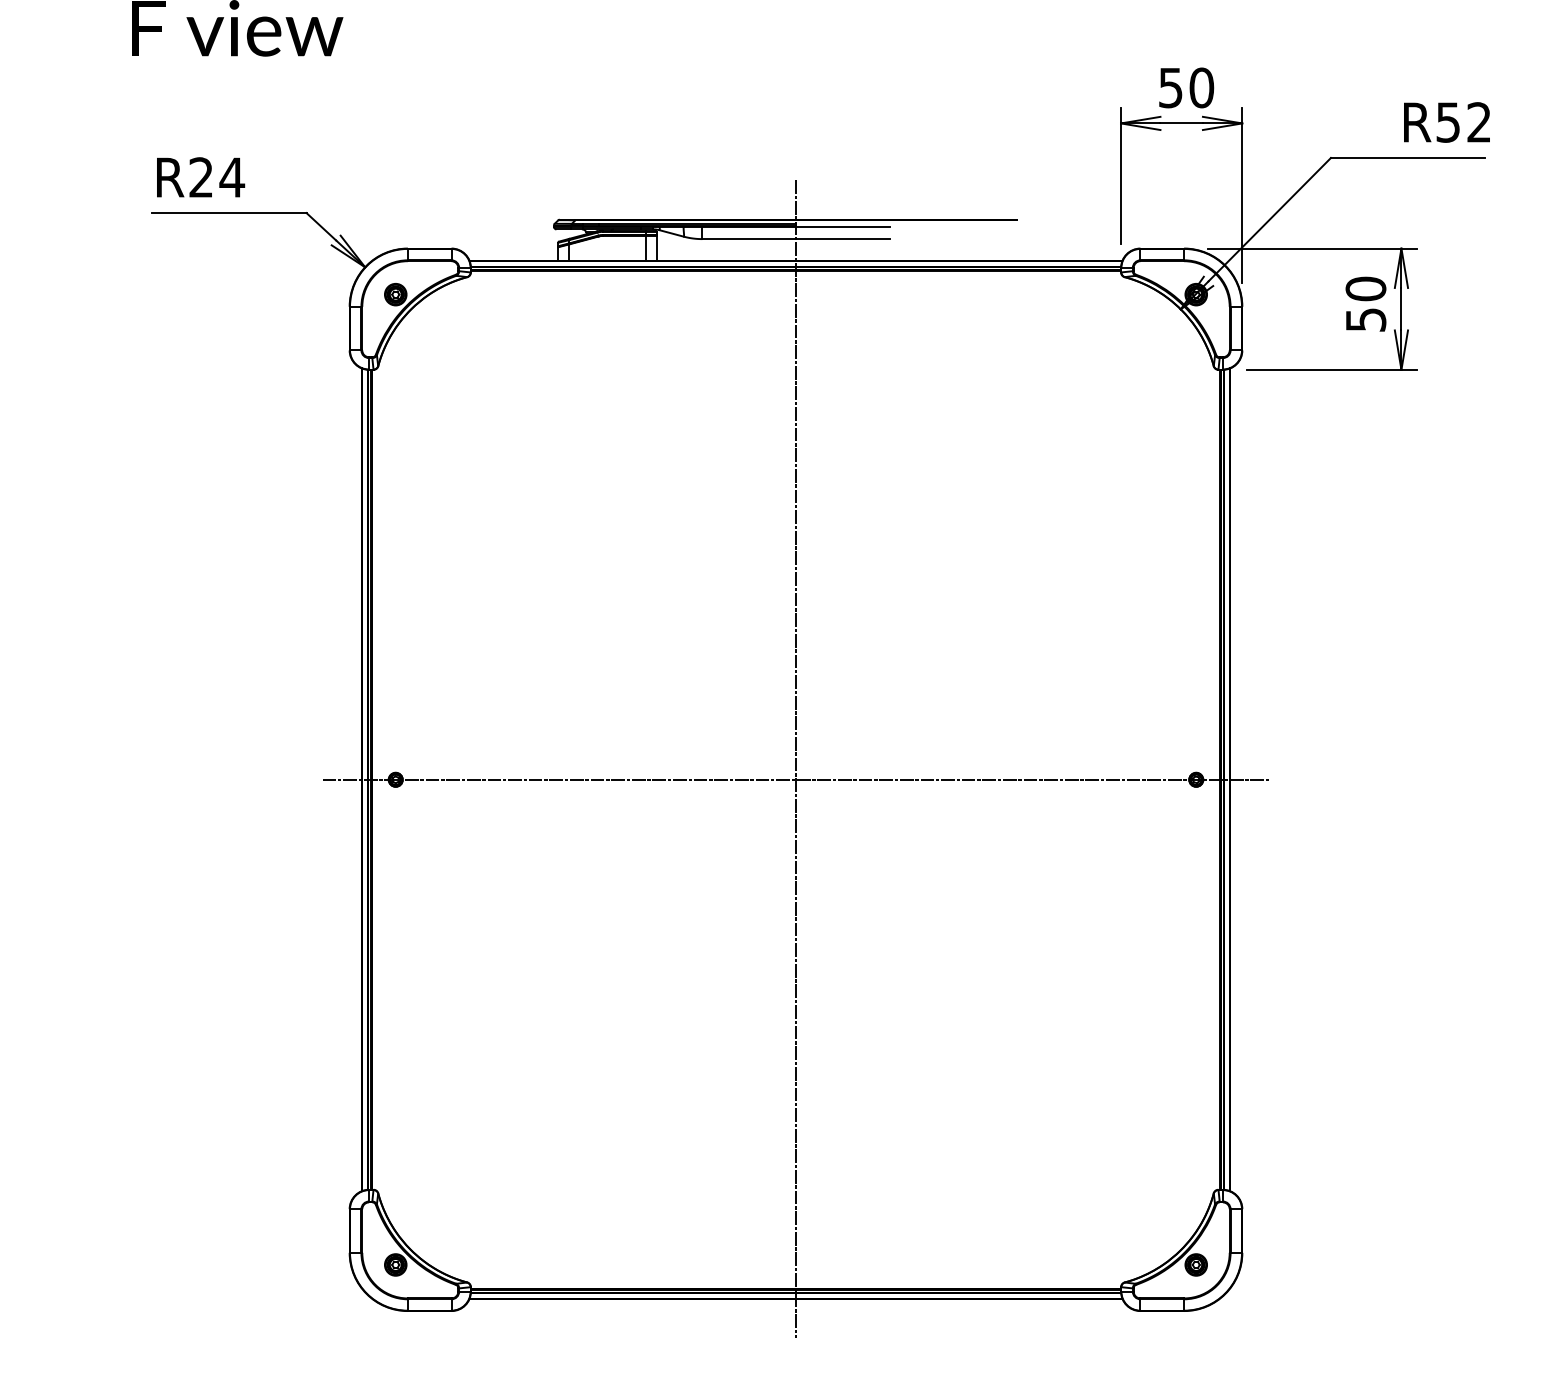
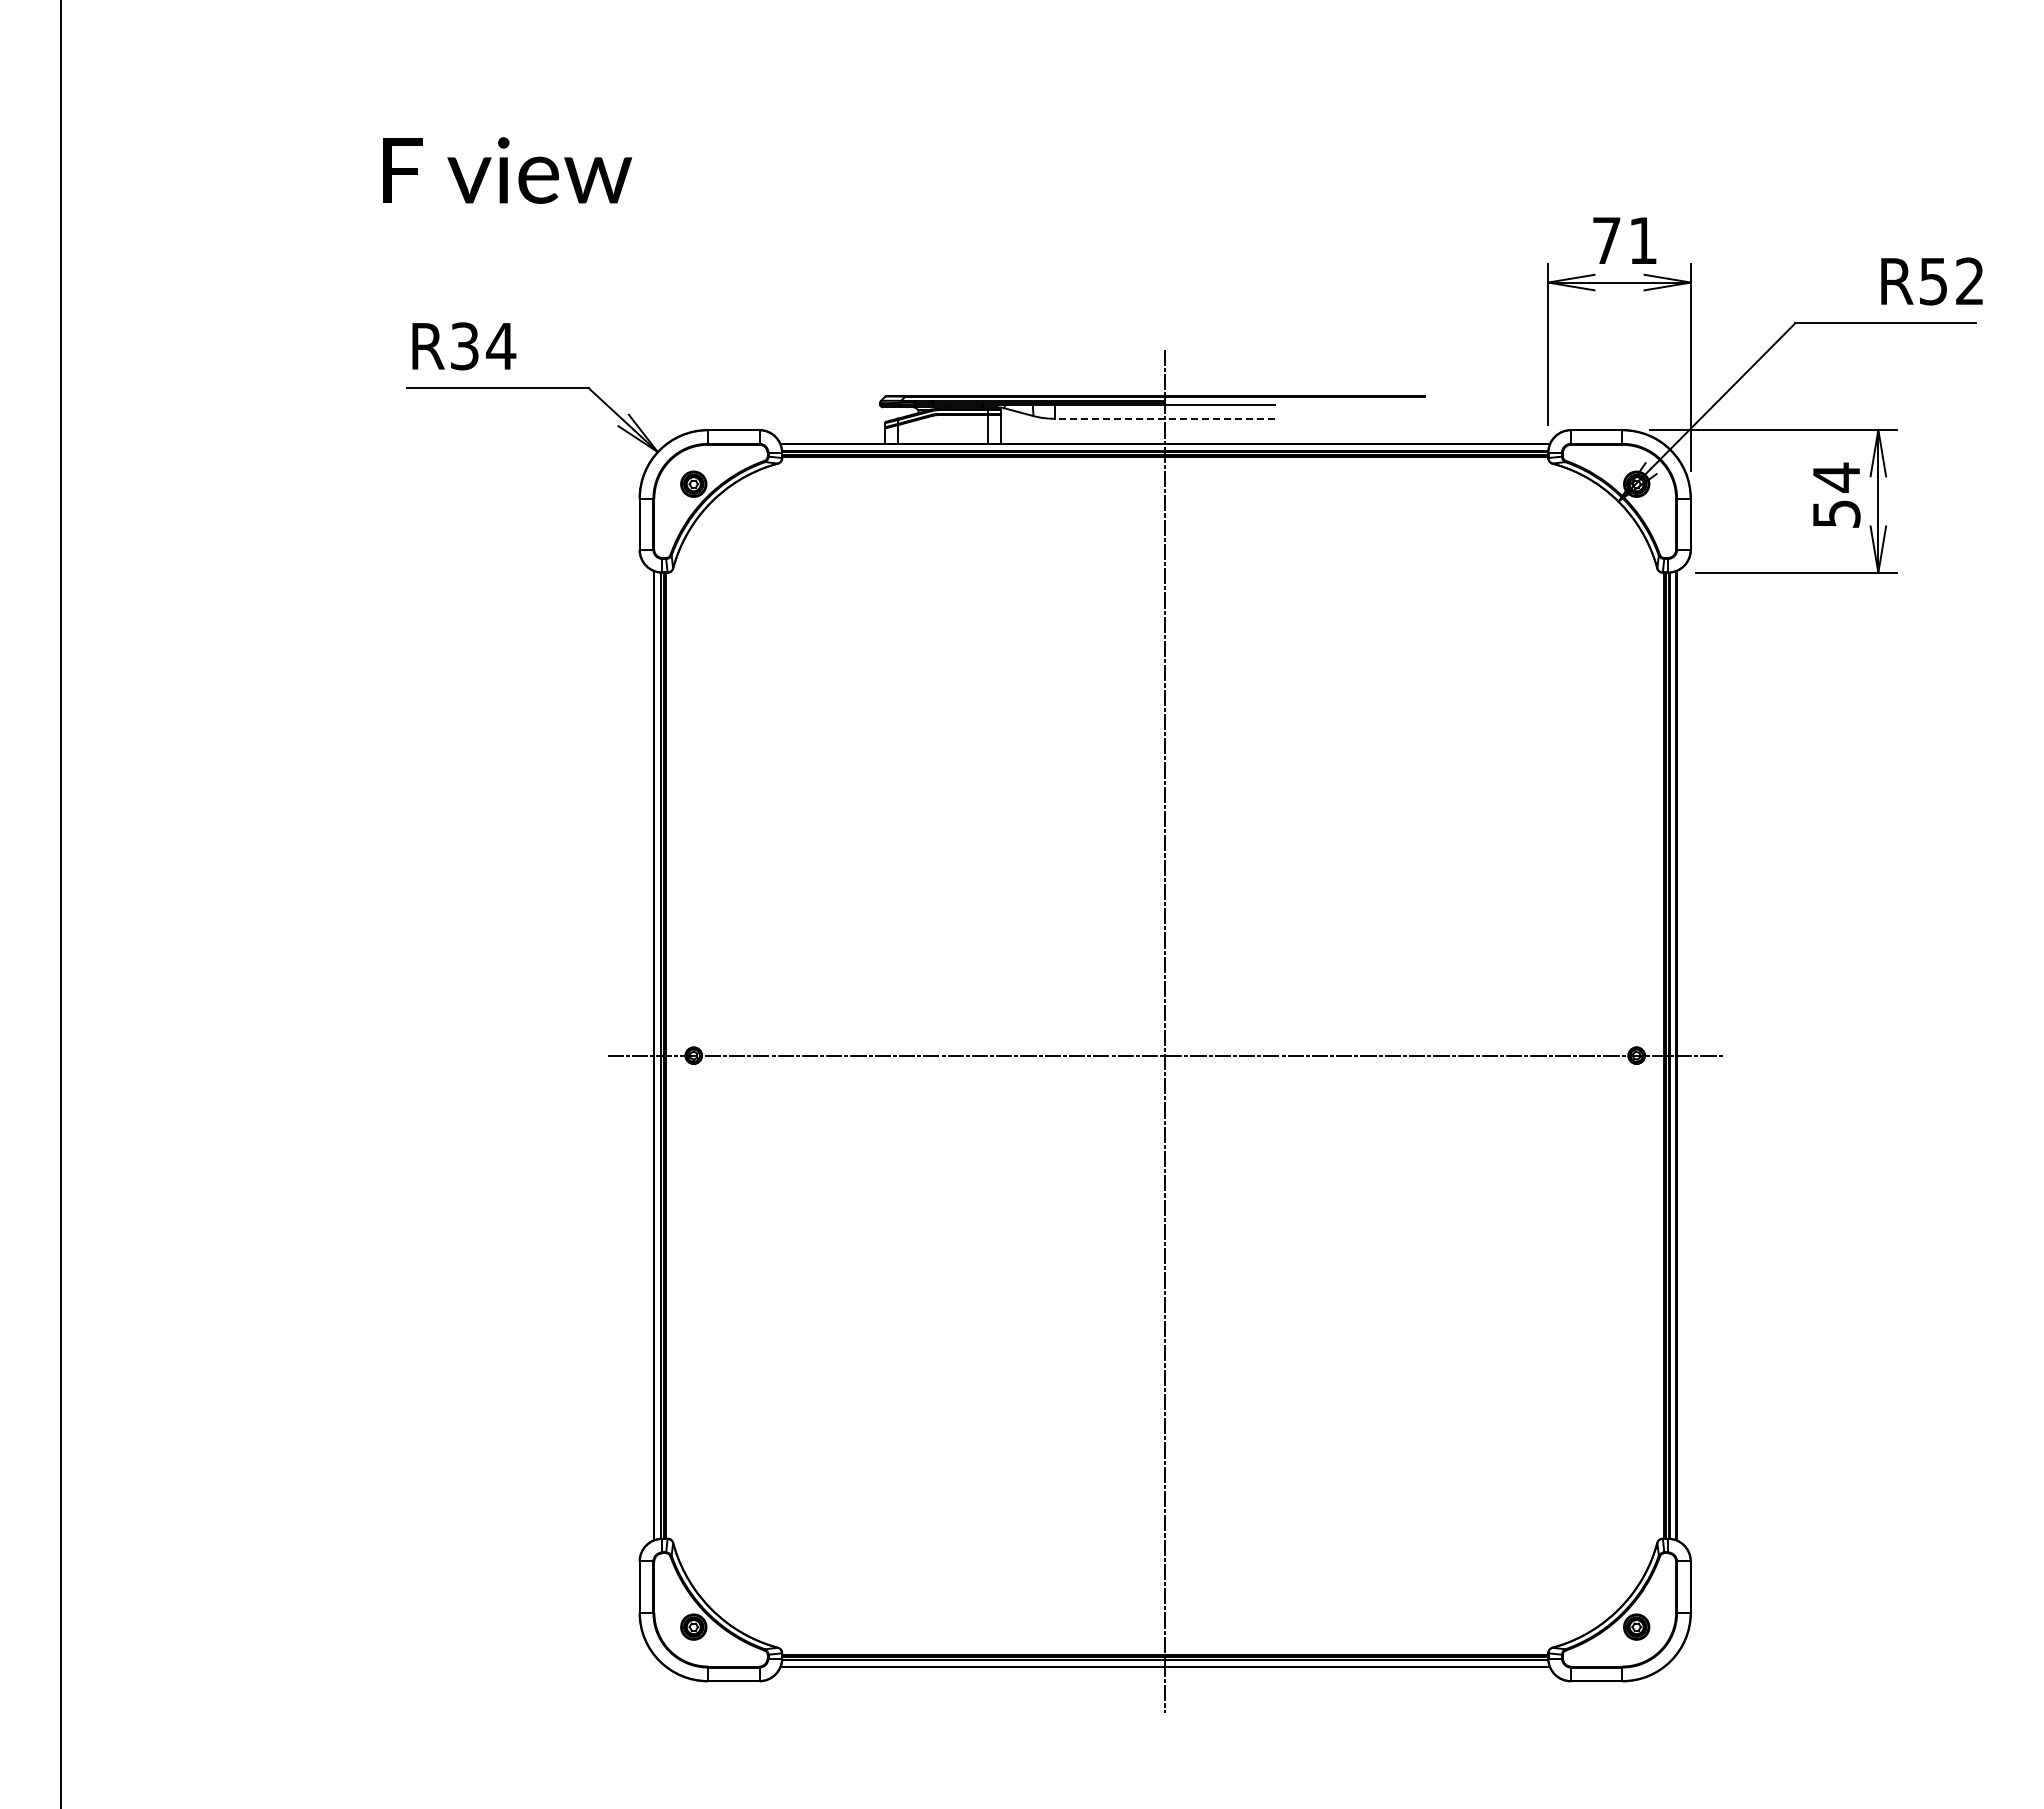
text: (1186, 87) -> (1625, 240), 50 -> 71
text: (201, 177) -> (464, 346), R24 -> R34
line: (795, 238) -> (1164, 418), solid -> dashed
text: (1365, 288) -> (1836, 477), 50 -> 54

